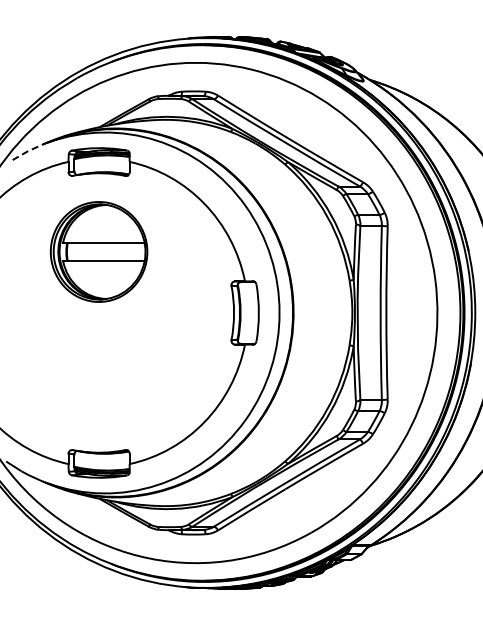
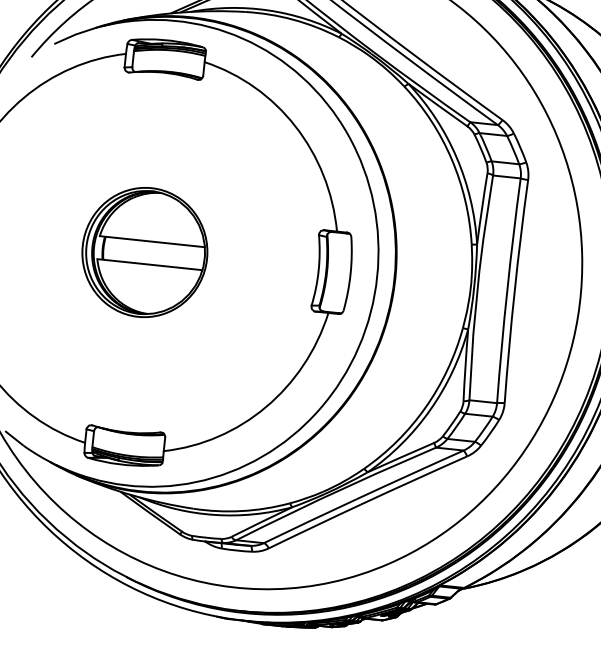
line: (30, 150) -> (78, 34), dashed -> solid
part: (98, 251) -> (144, 251), moved

